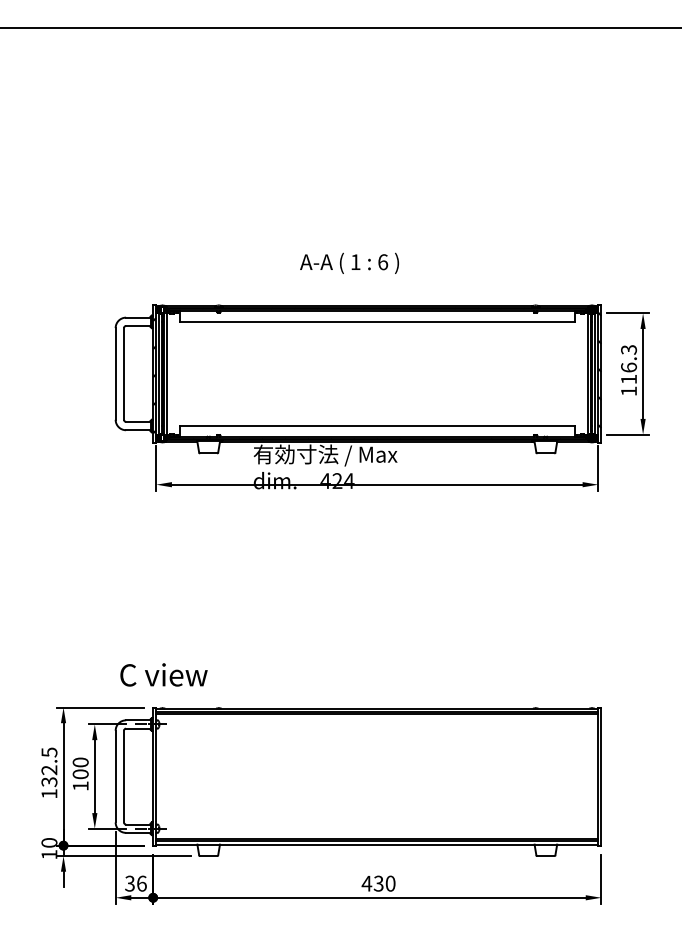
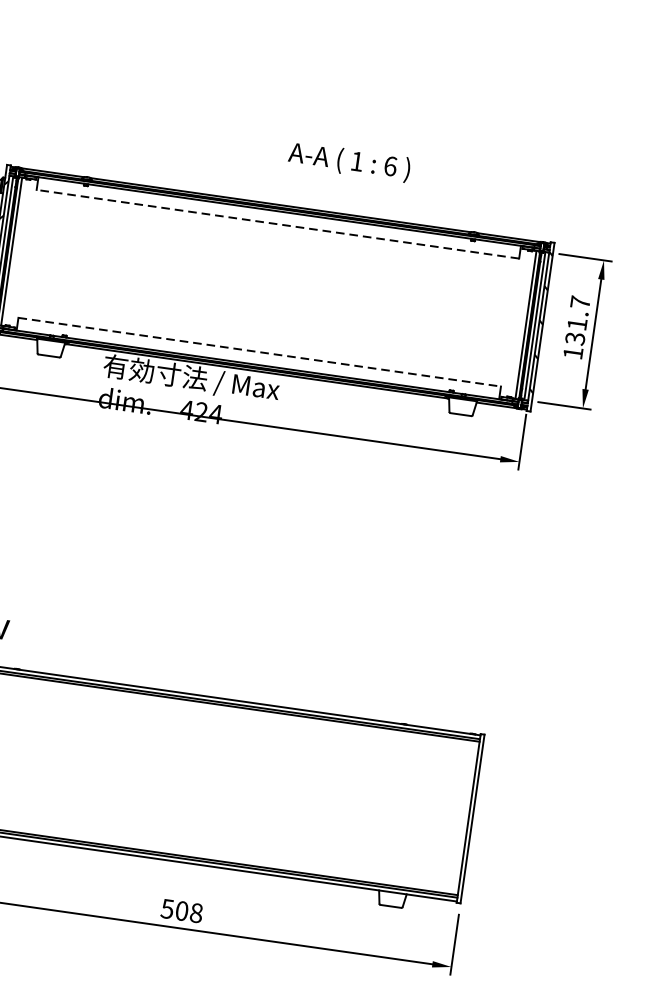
text: (349, 262) -> (349, 160), moved
line: (377, 321) -> (278, 224), solid -> dashed
text: (629, 364) -> (578, 320), 116.3 -> 131.7
line: (377, 426) -> (259, 352), solid -> dashed
text: (378, 883) -> (181, 910), 430 -> 508

